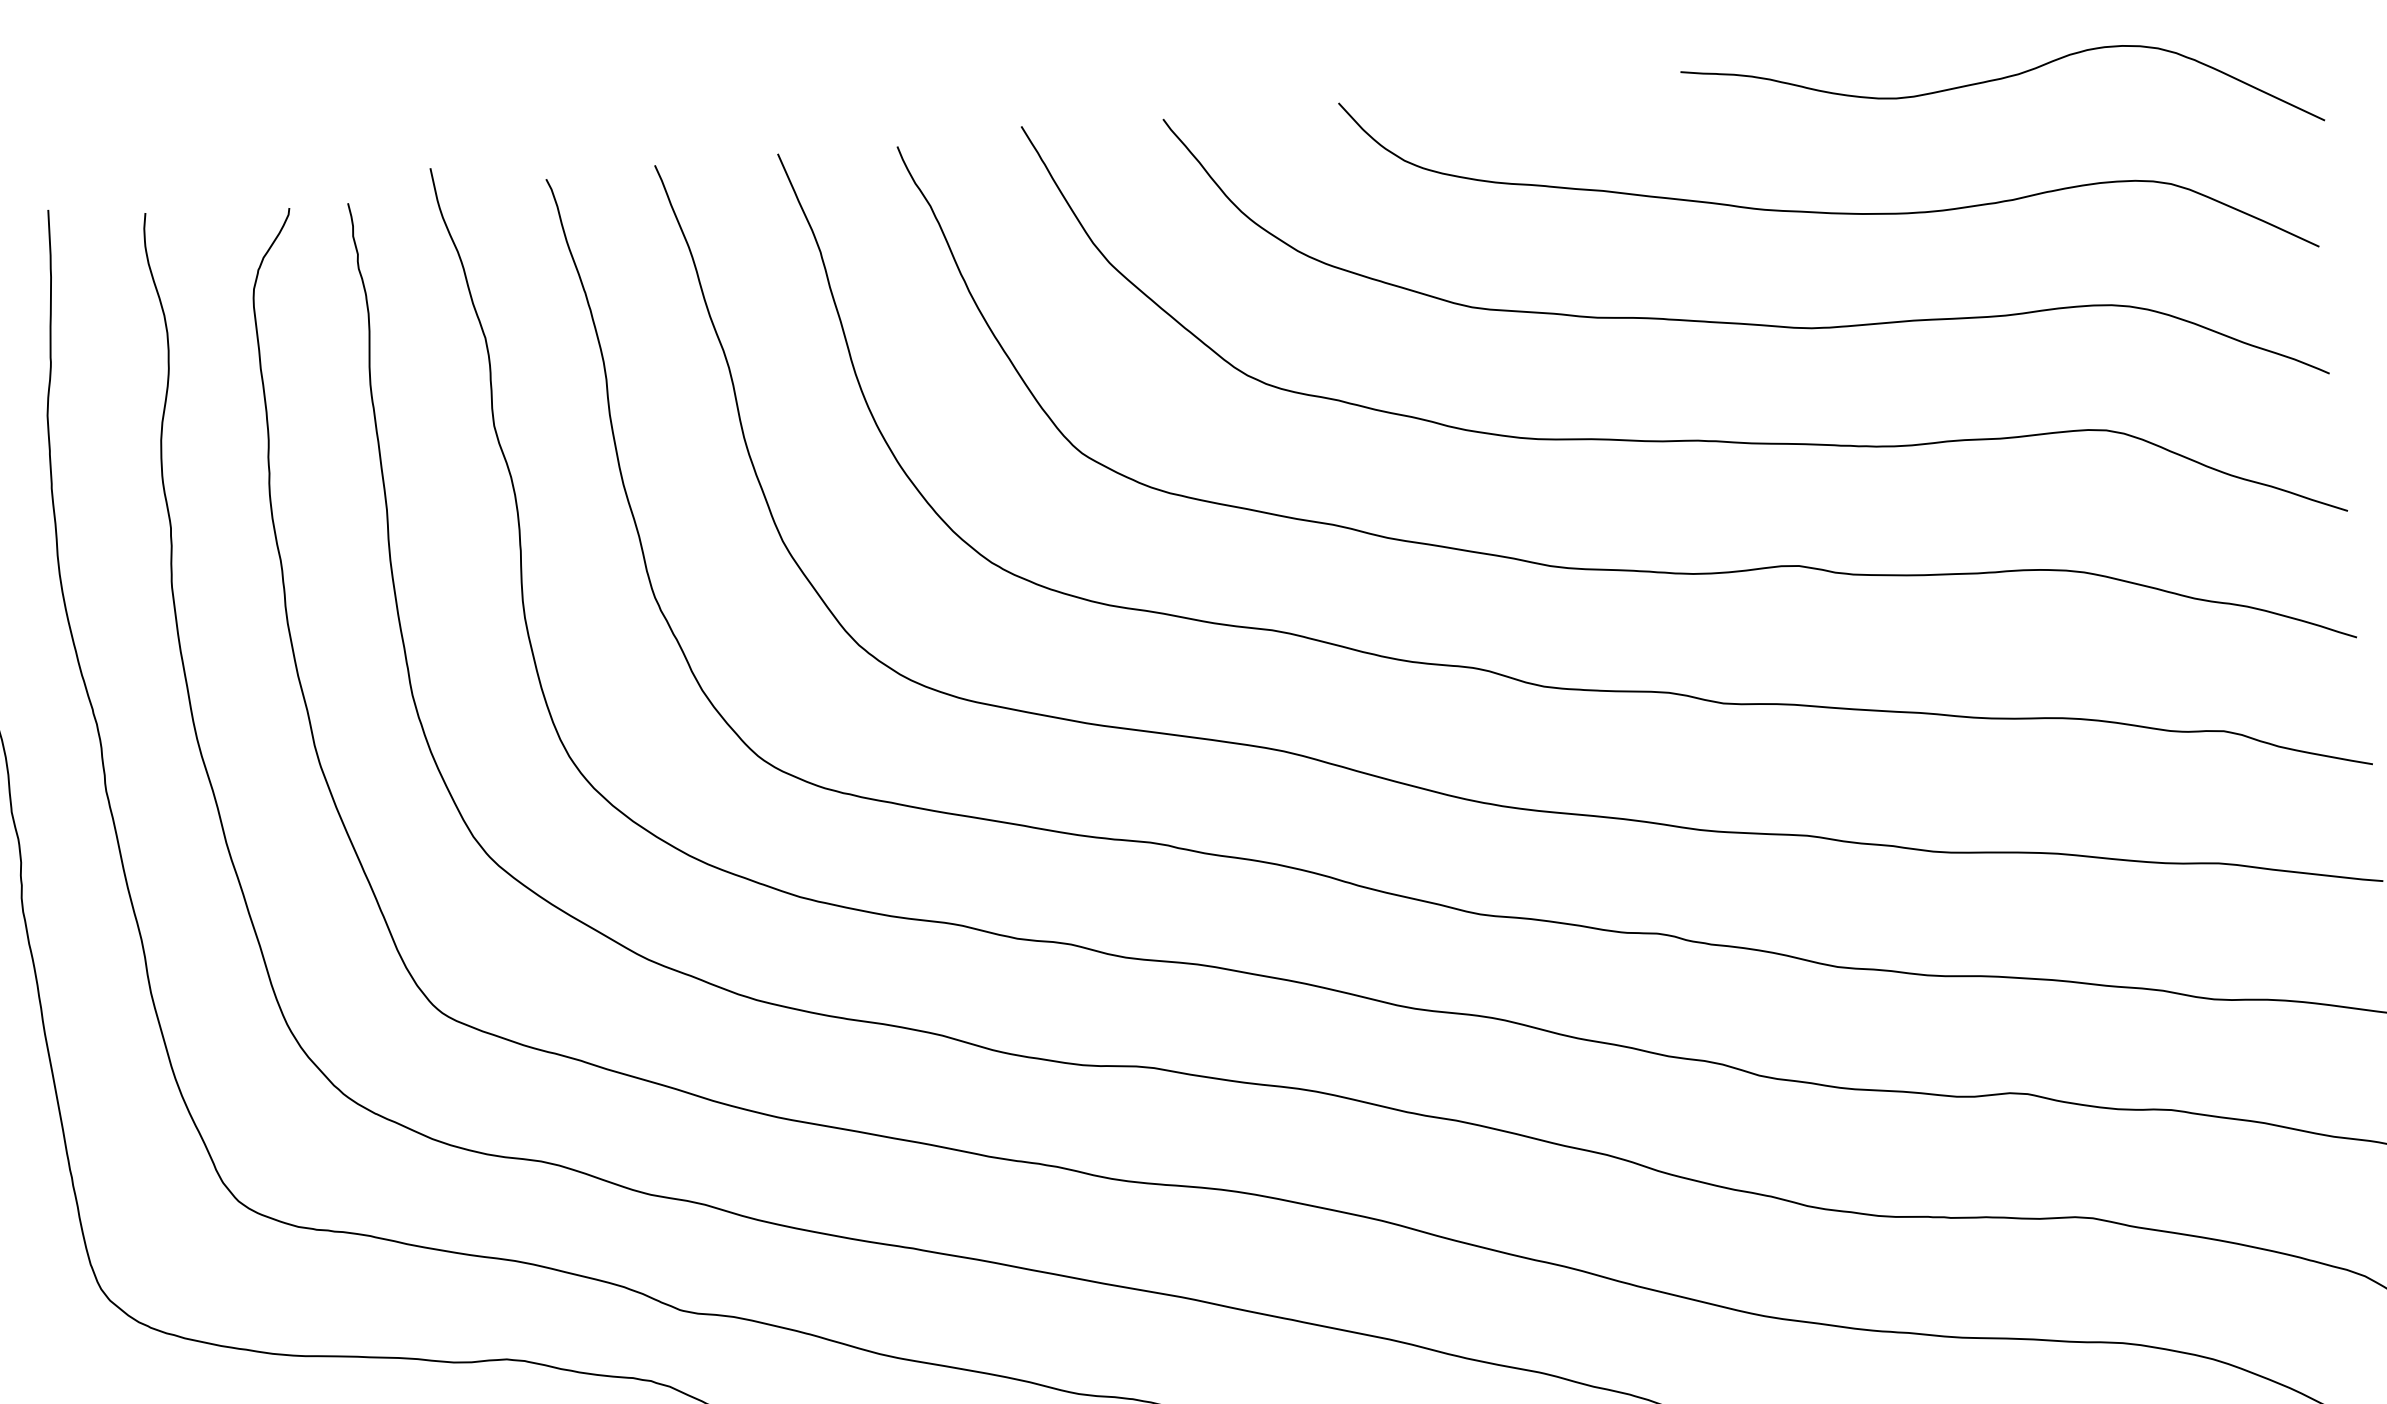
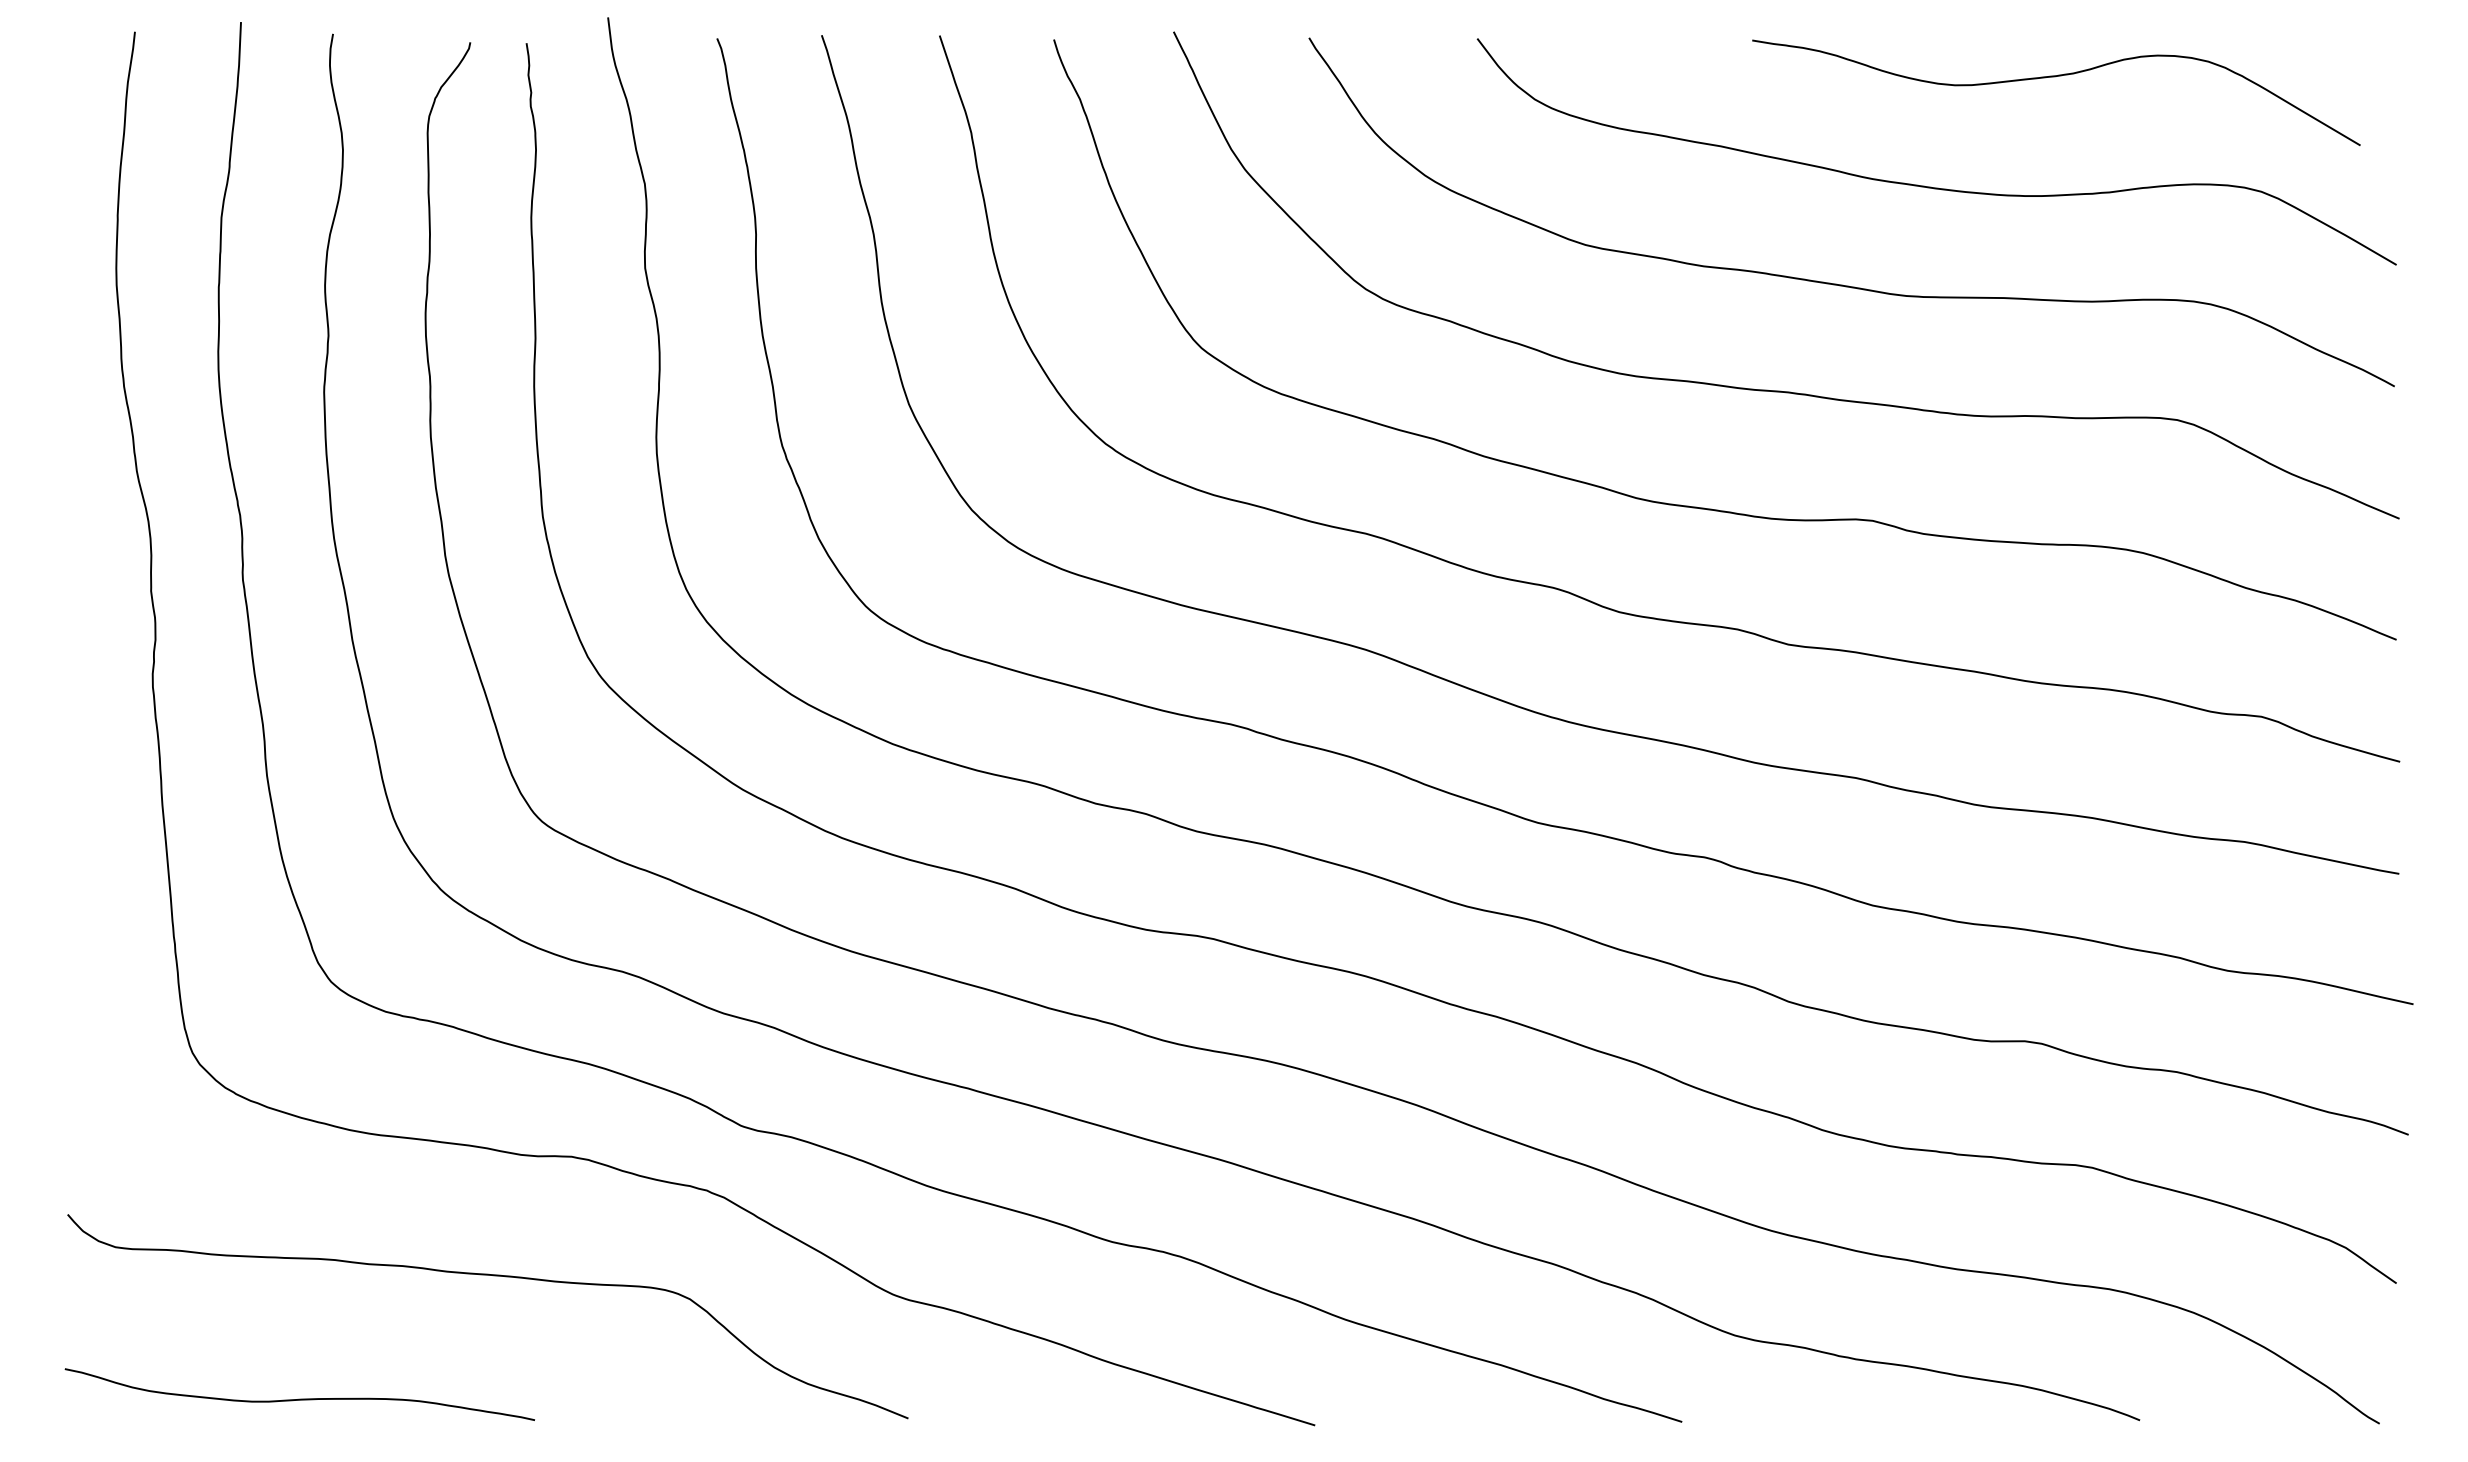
curve: (2000, 80) -> (2055, 77), moved

